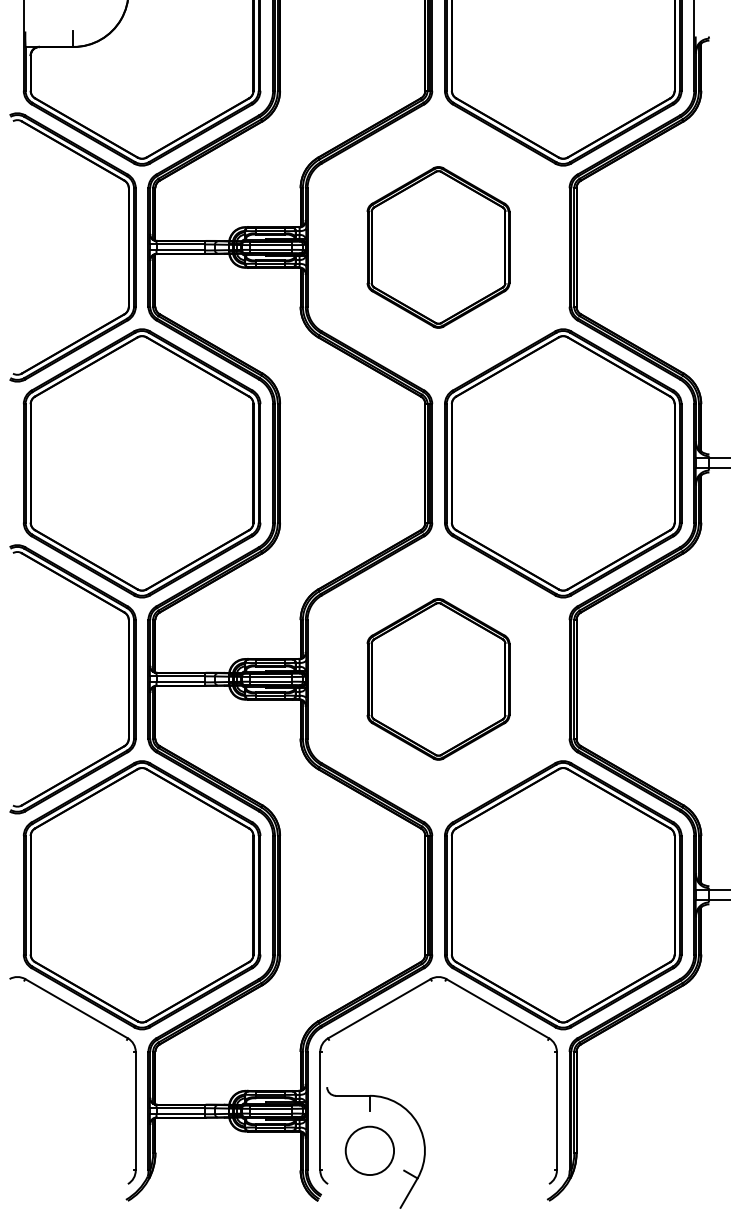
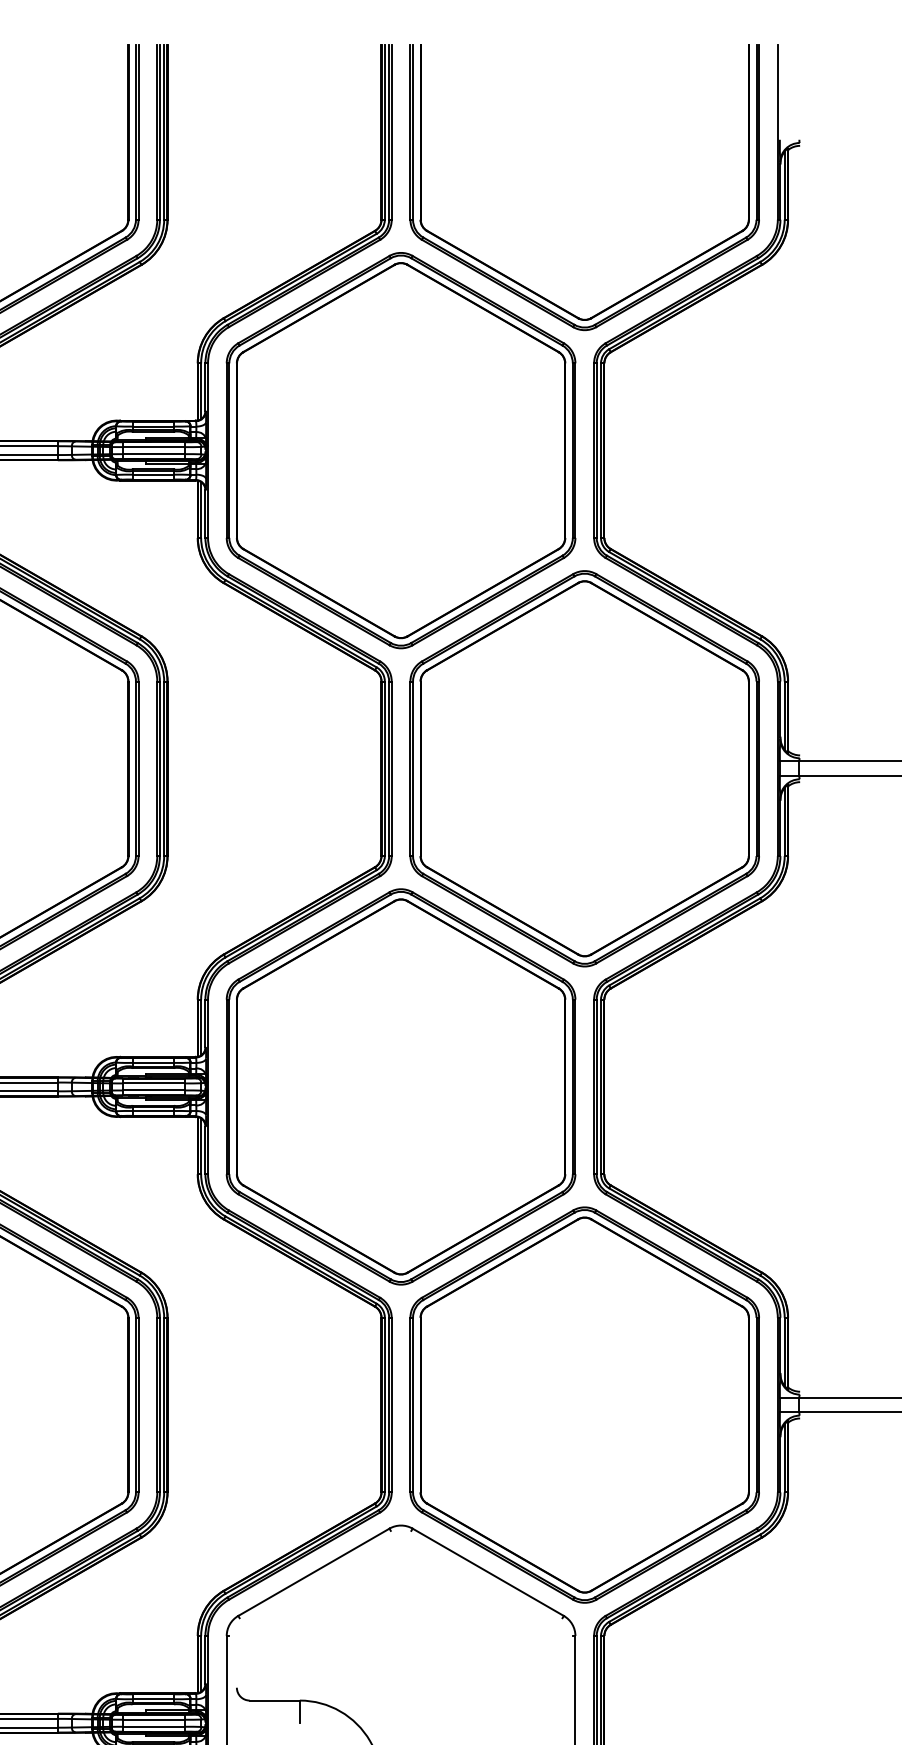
part: (438, 247) -> (400, 450), size x1.67
part: (438, 679) -> (400, 1087), size x1.67

